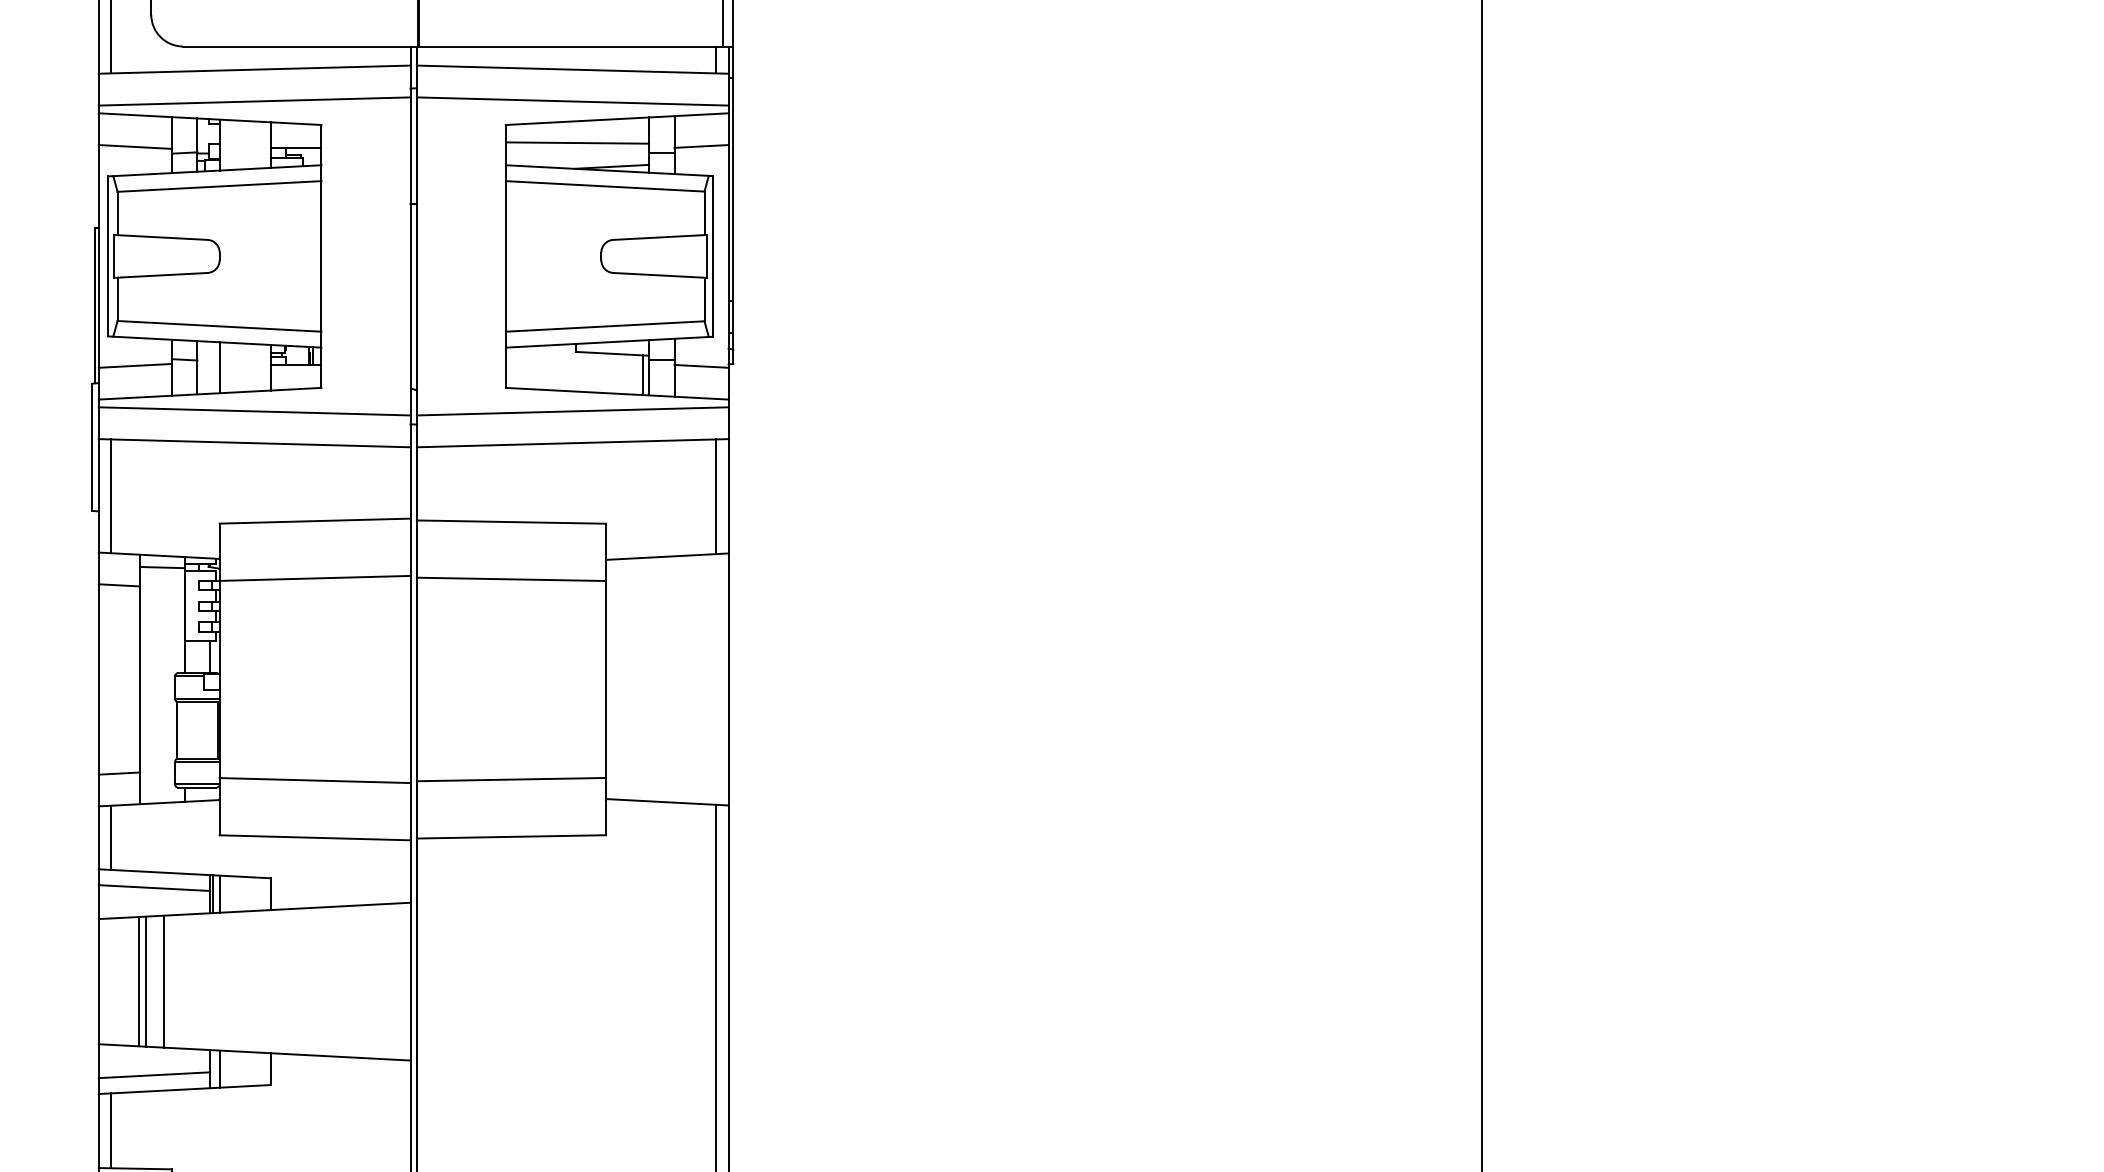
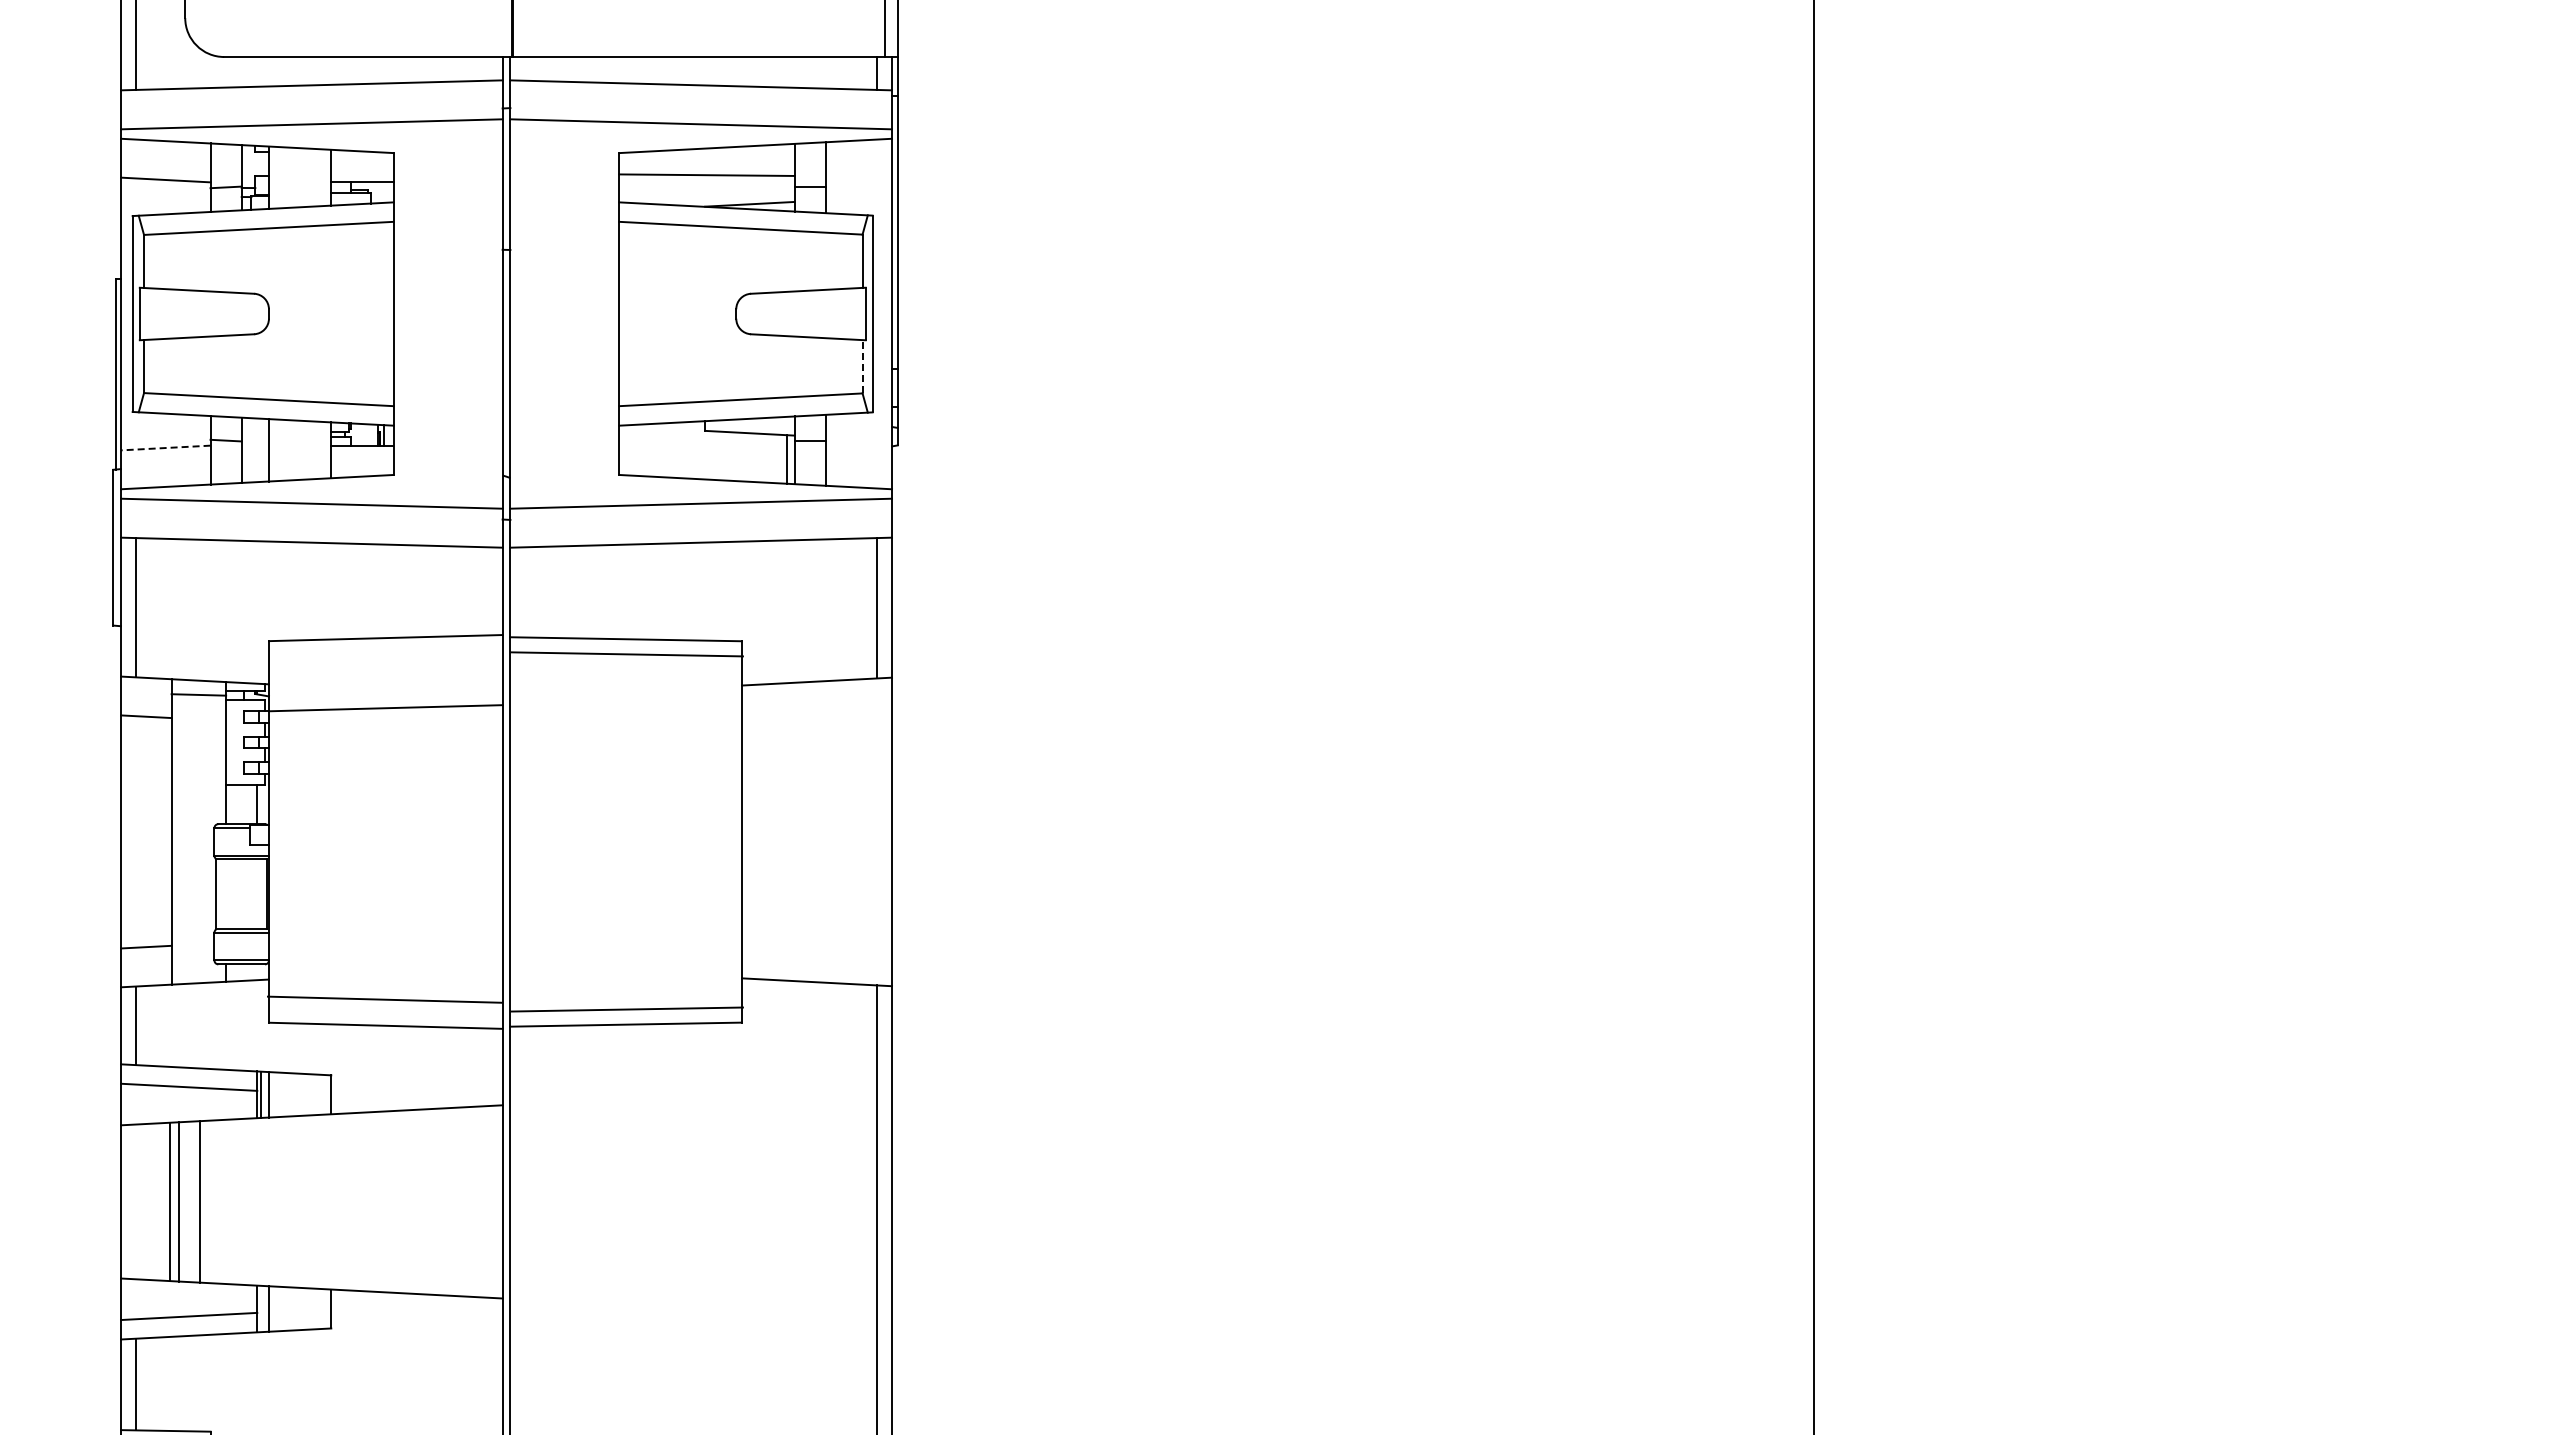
line: (701, 146) -> (858, 179), removed
line: (704, 299) -> (862, 366), solid -> dashed
line: (135, 366) -> (165, 448), solid -> dashed
line: (701, 366) -> (858, 448), removed
line: (510, 579) -> (626, 654), moved
line: (510, 779) -> (626, 1009), moved
line: (314, 780) -> (384, 999), moved

